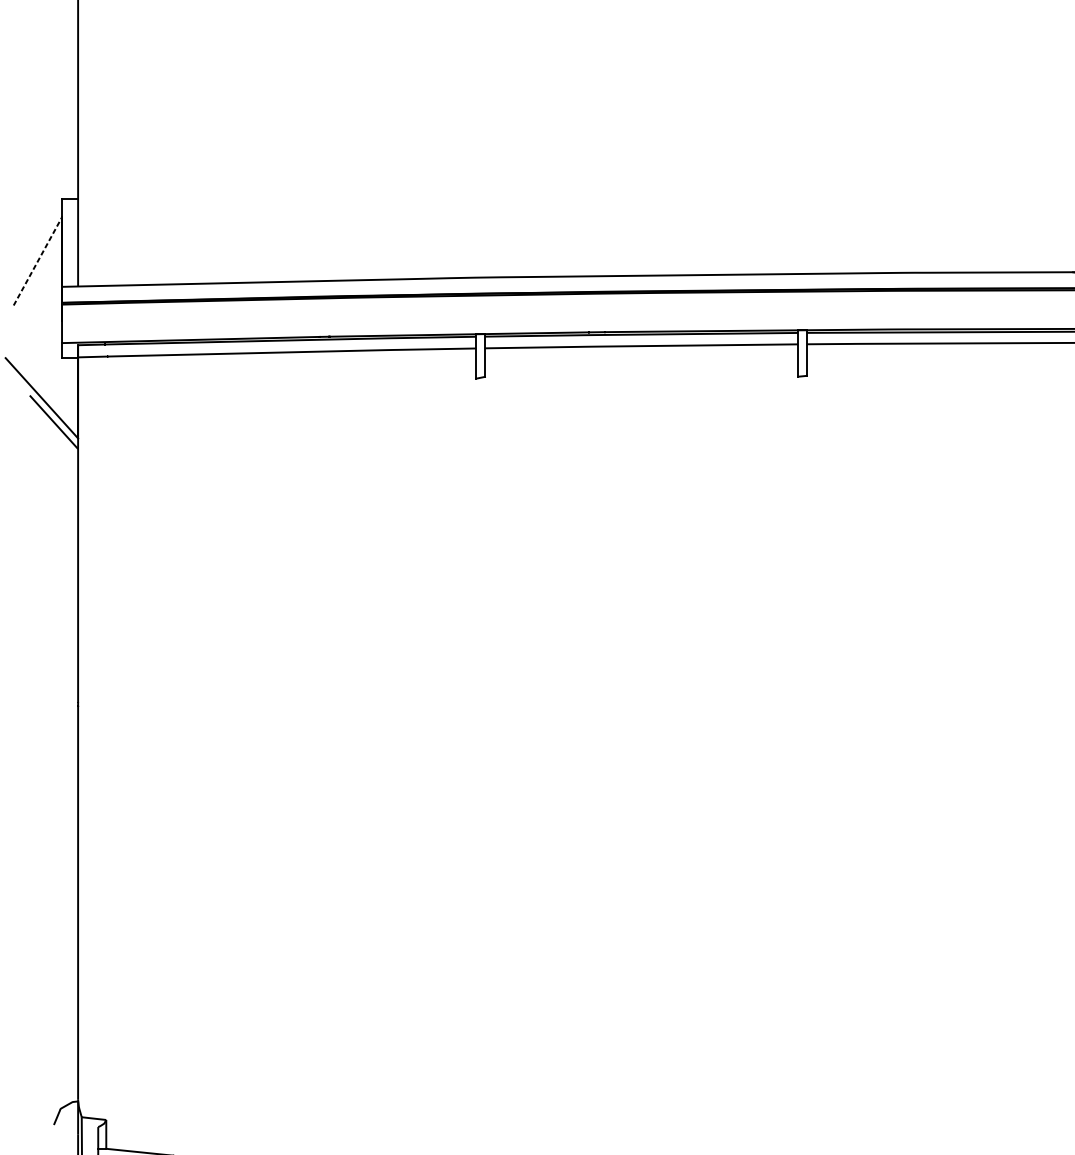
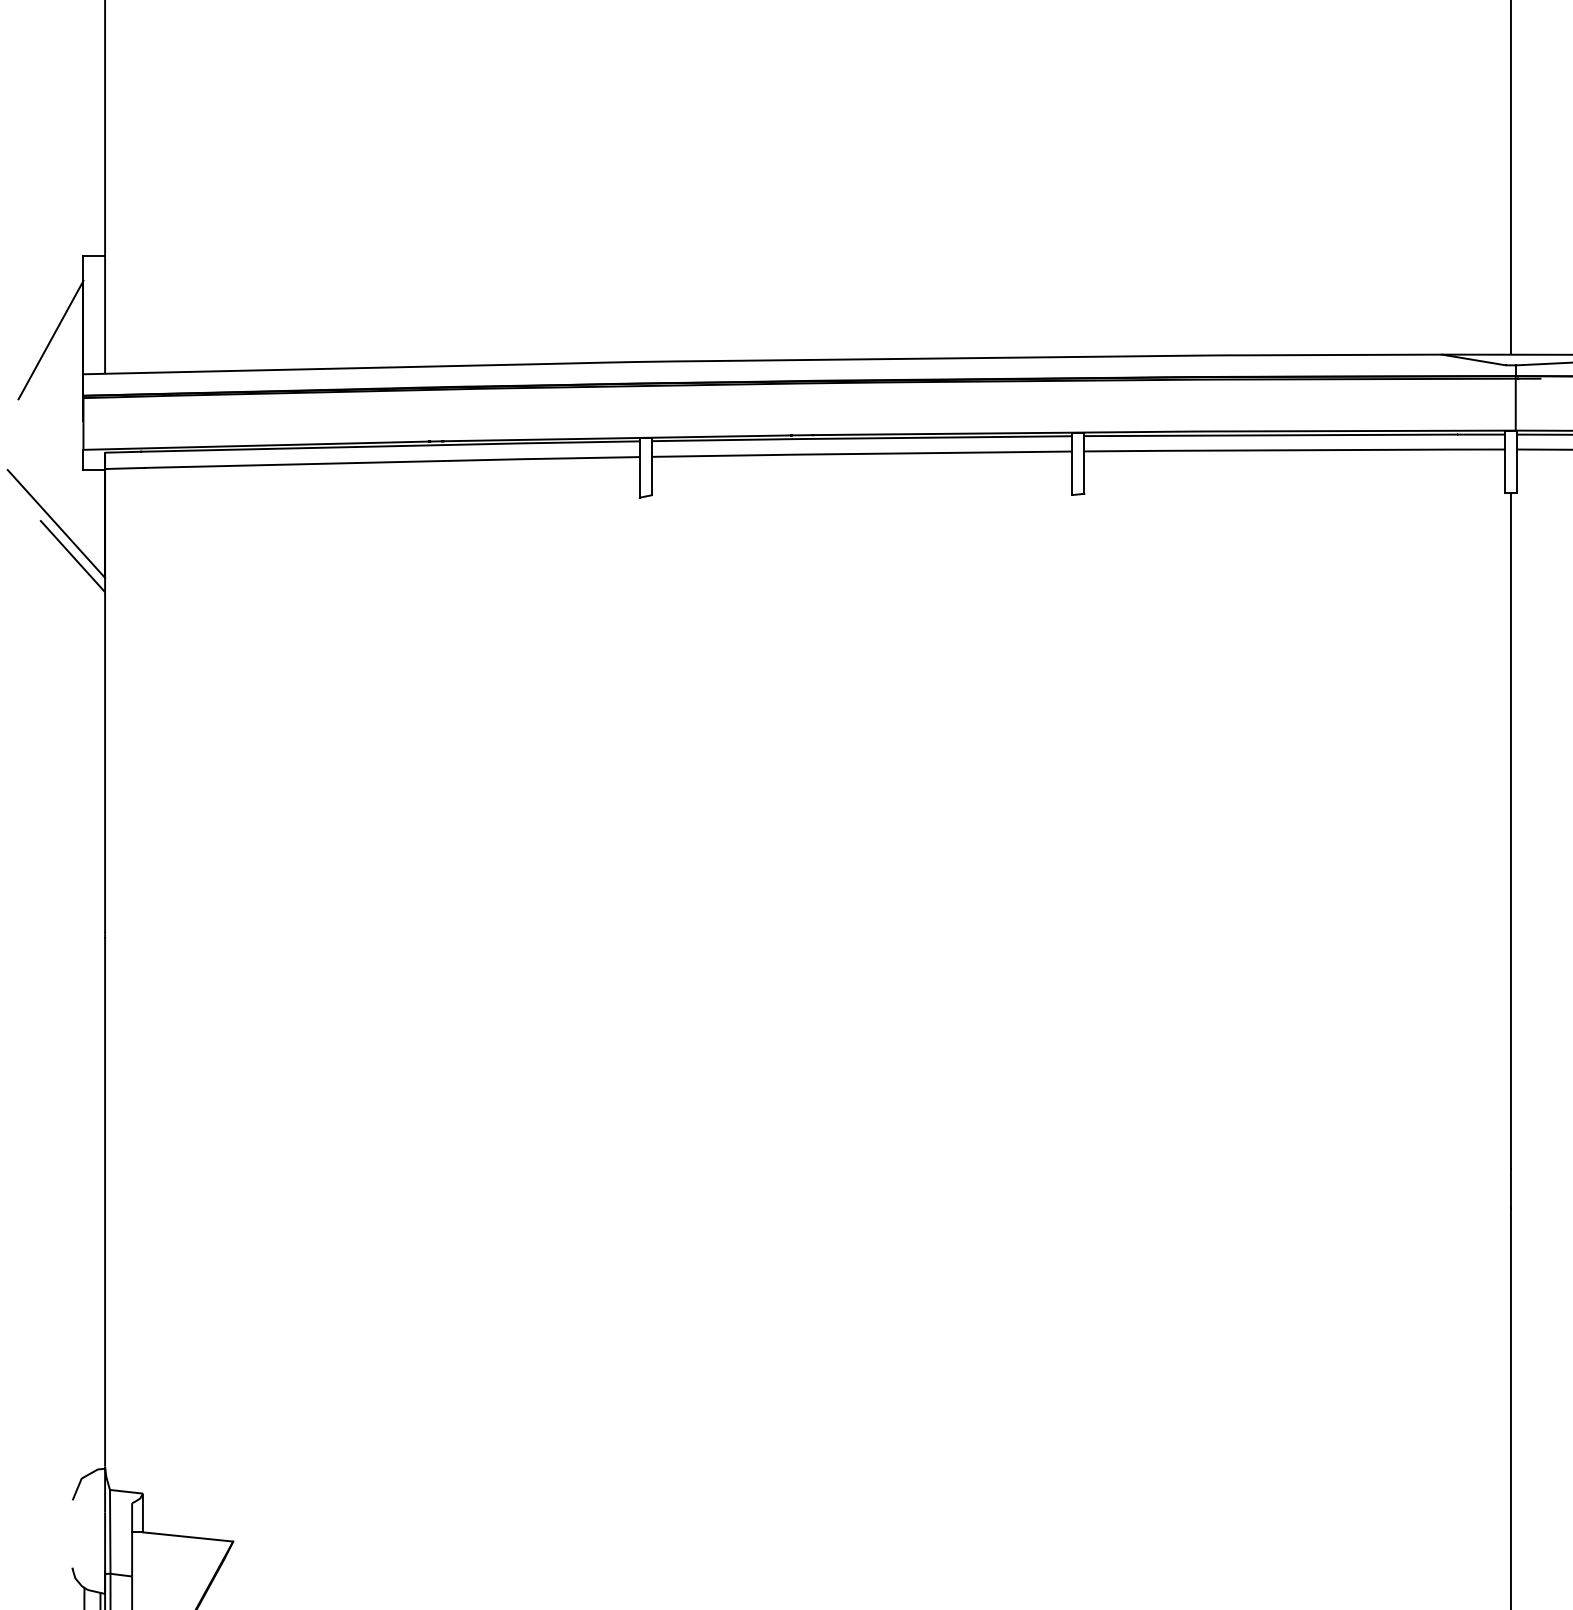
line: (38, 261) -> (51, 340), dashed -> solid

